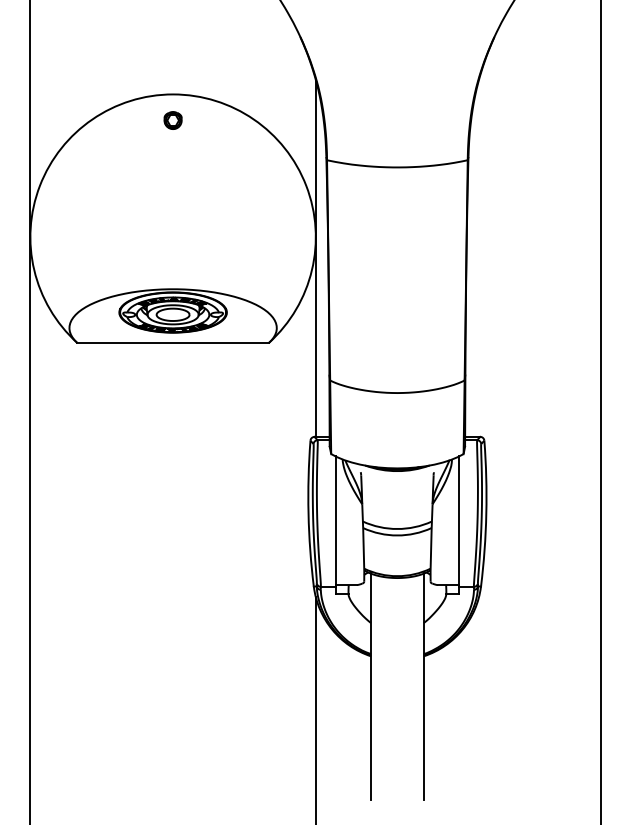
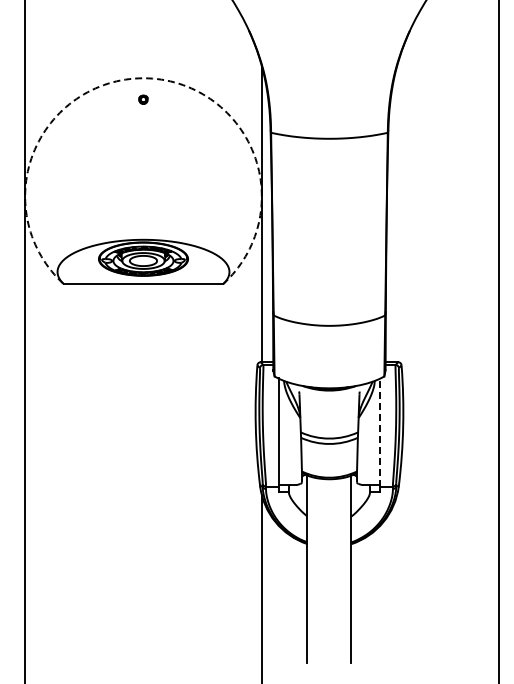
arc: (173, 94) -> (143, 78), solid -> dashed
part: (173, 120) -> (143, 99), size x0.6
line: (458, 520) -> (380, 431), solid -> dashed

